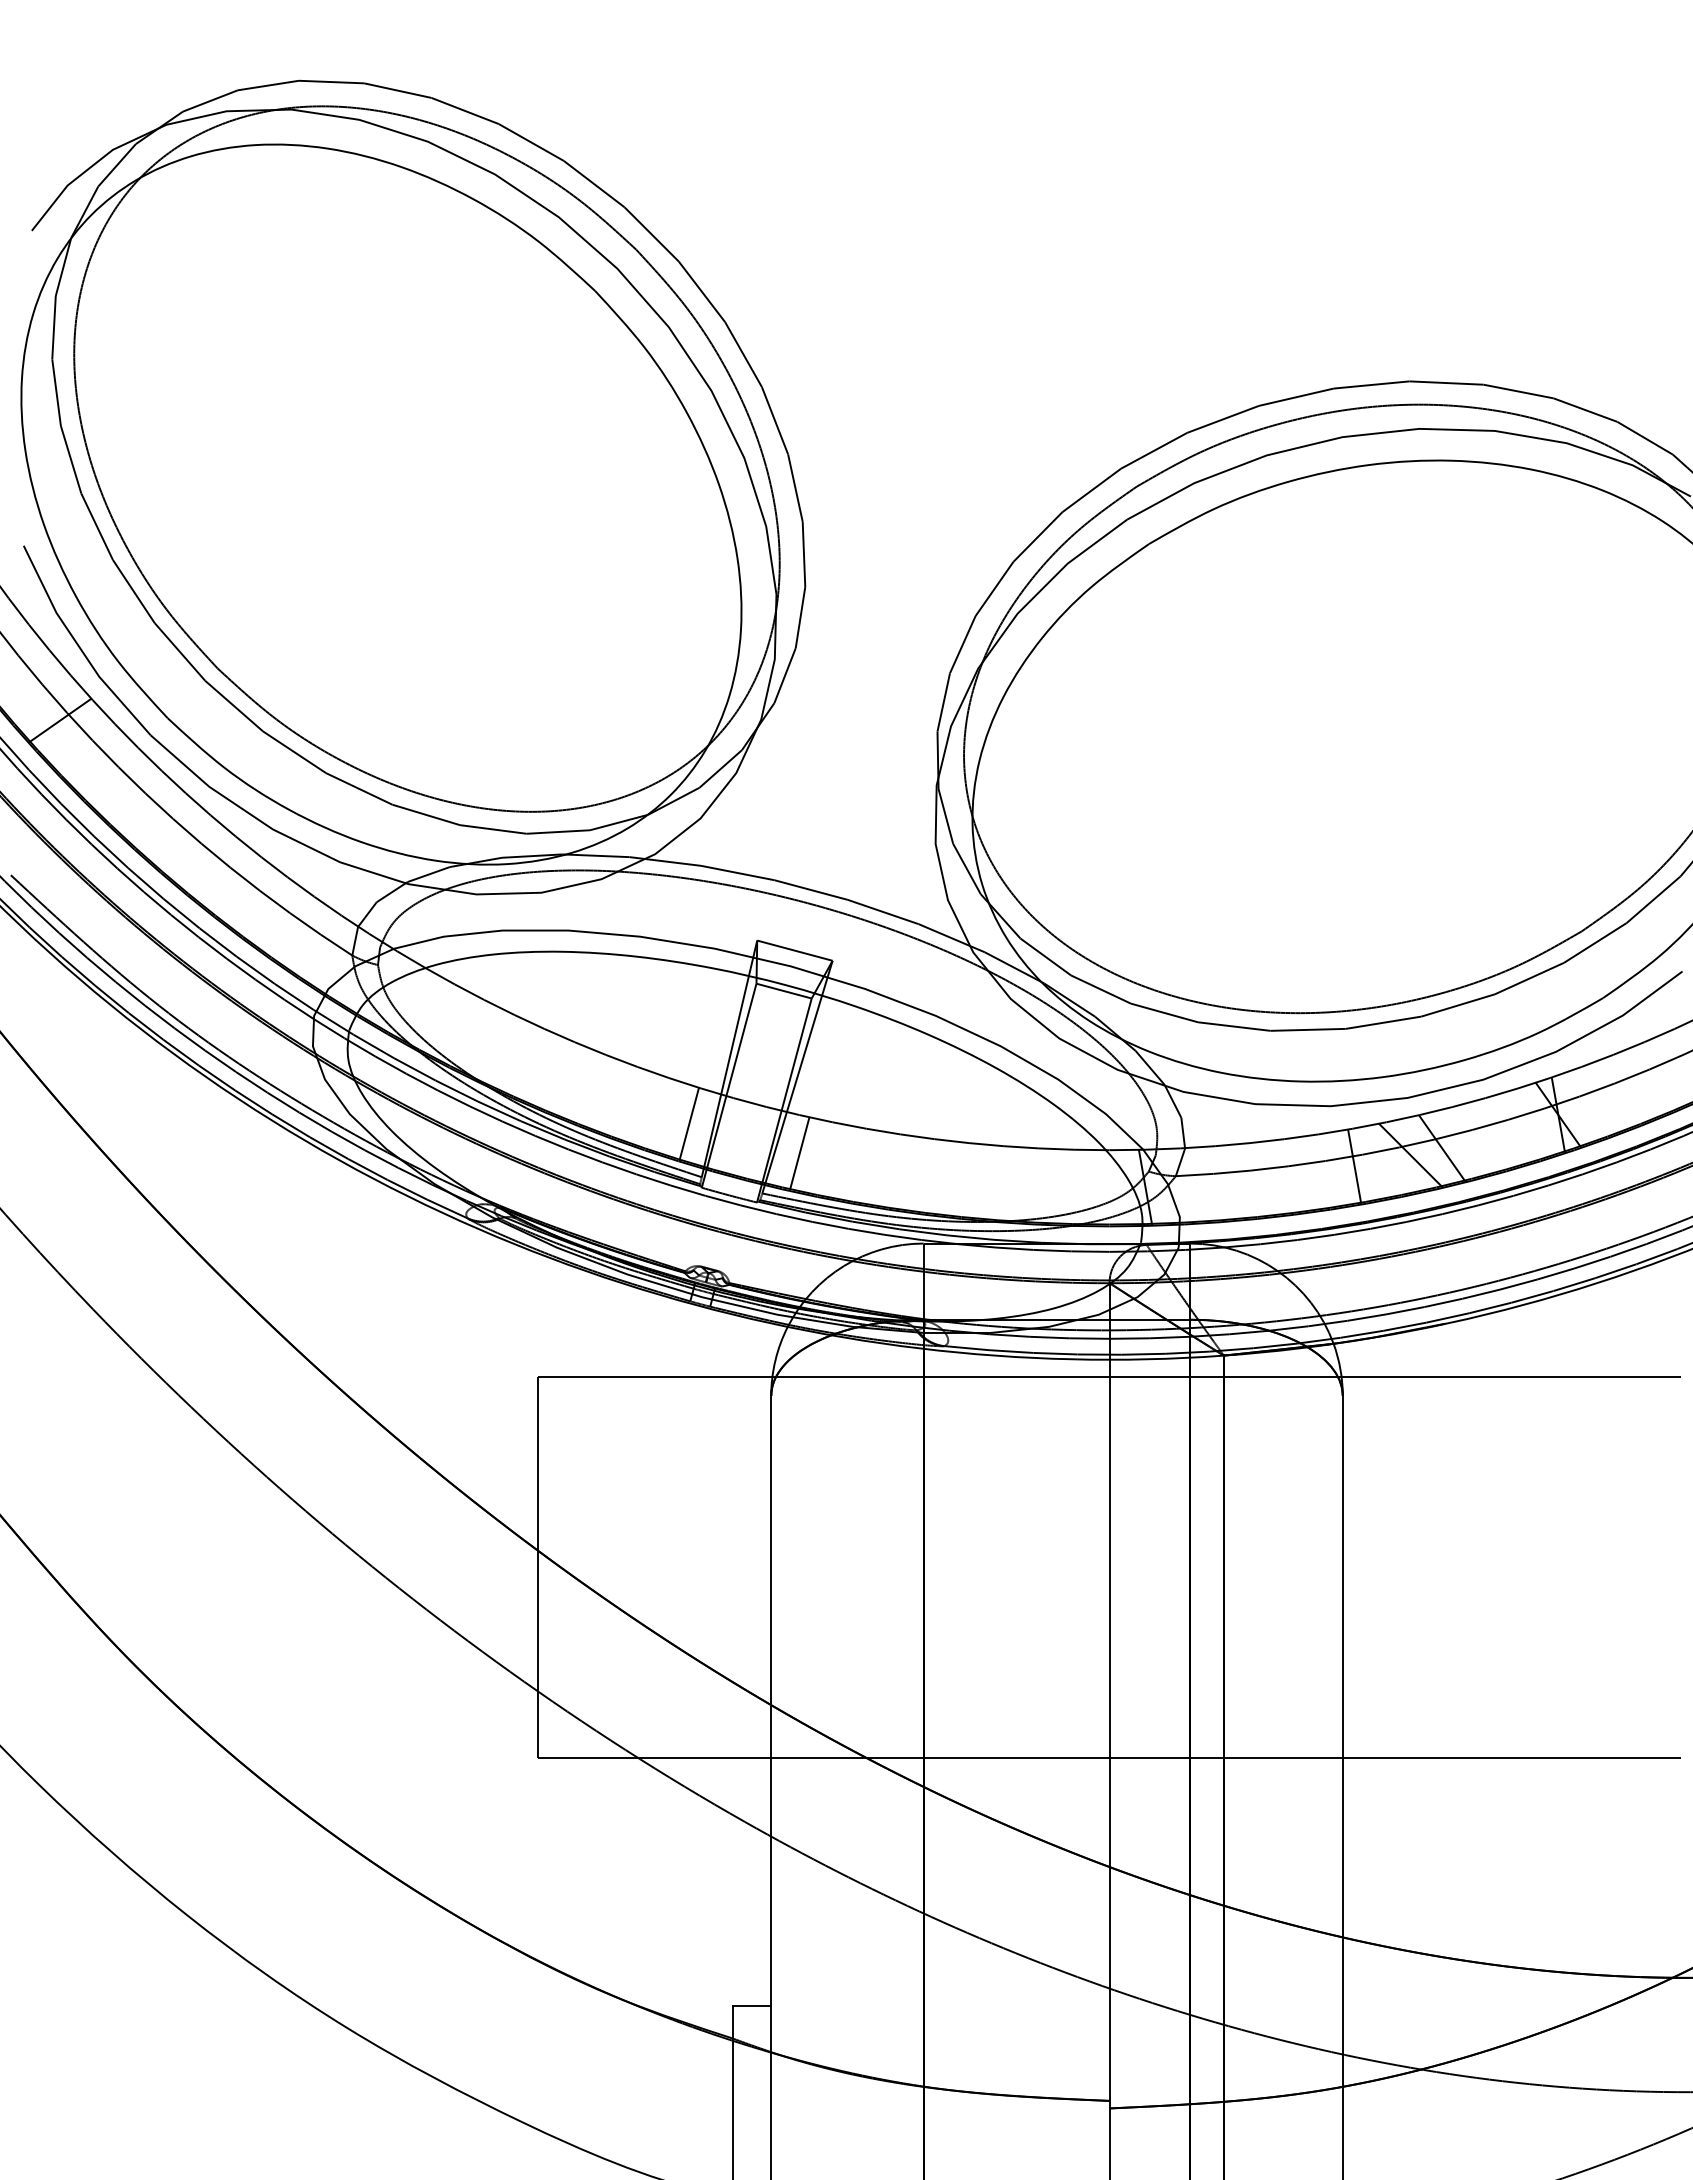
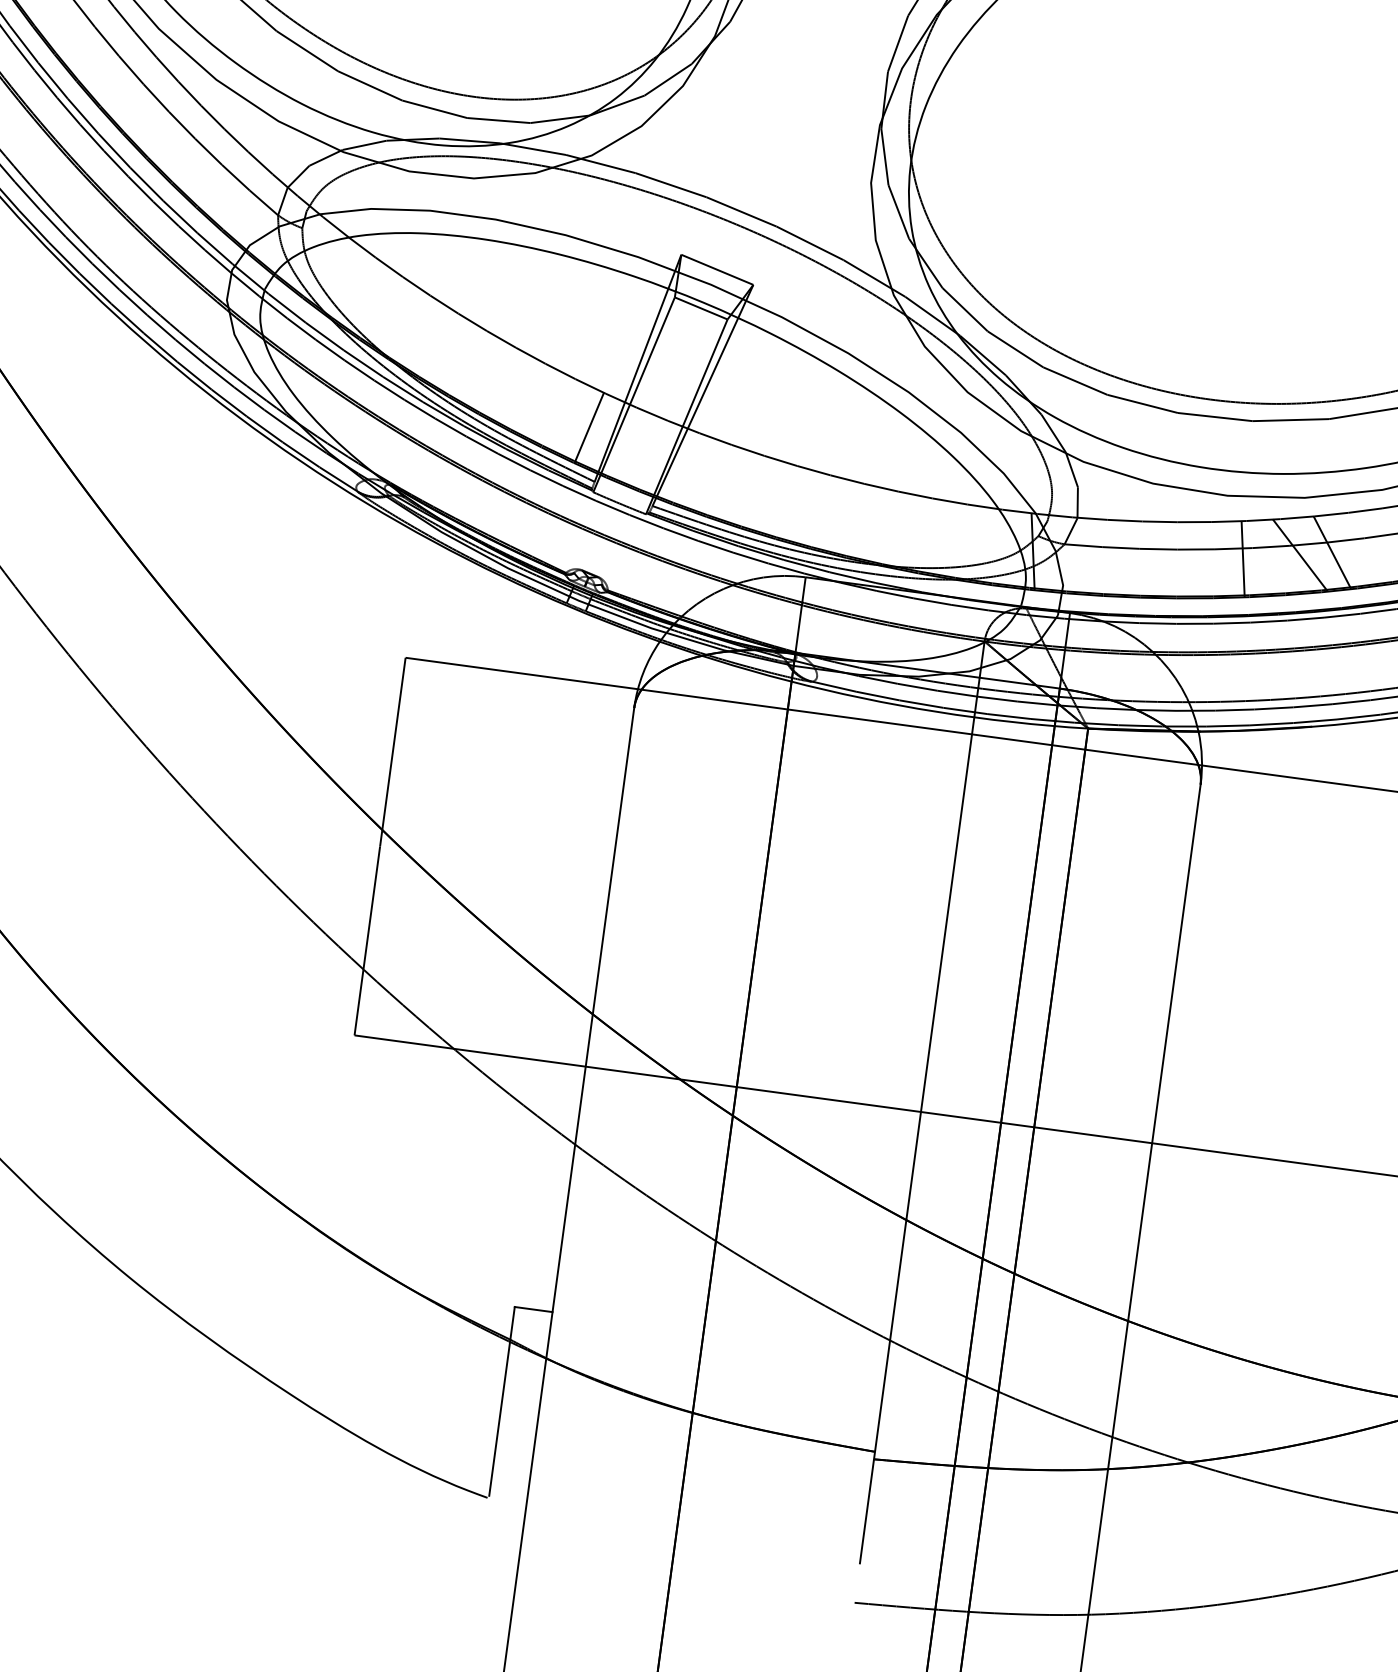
line: (799, 1153) -> (694, 471), removed

